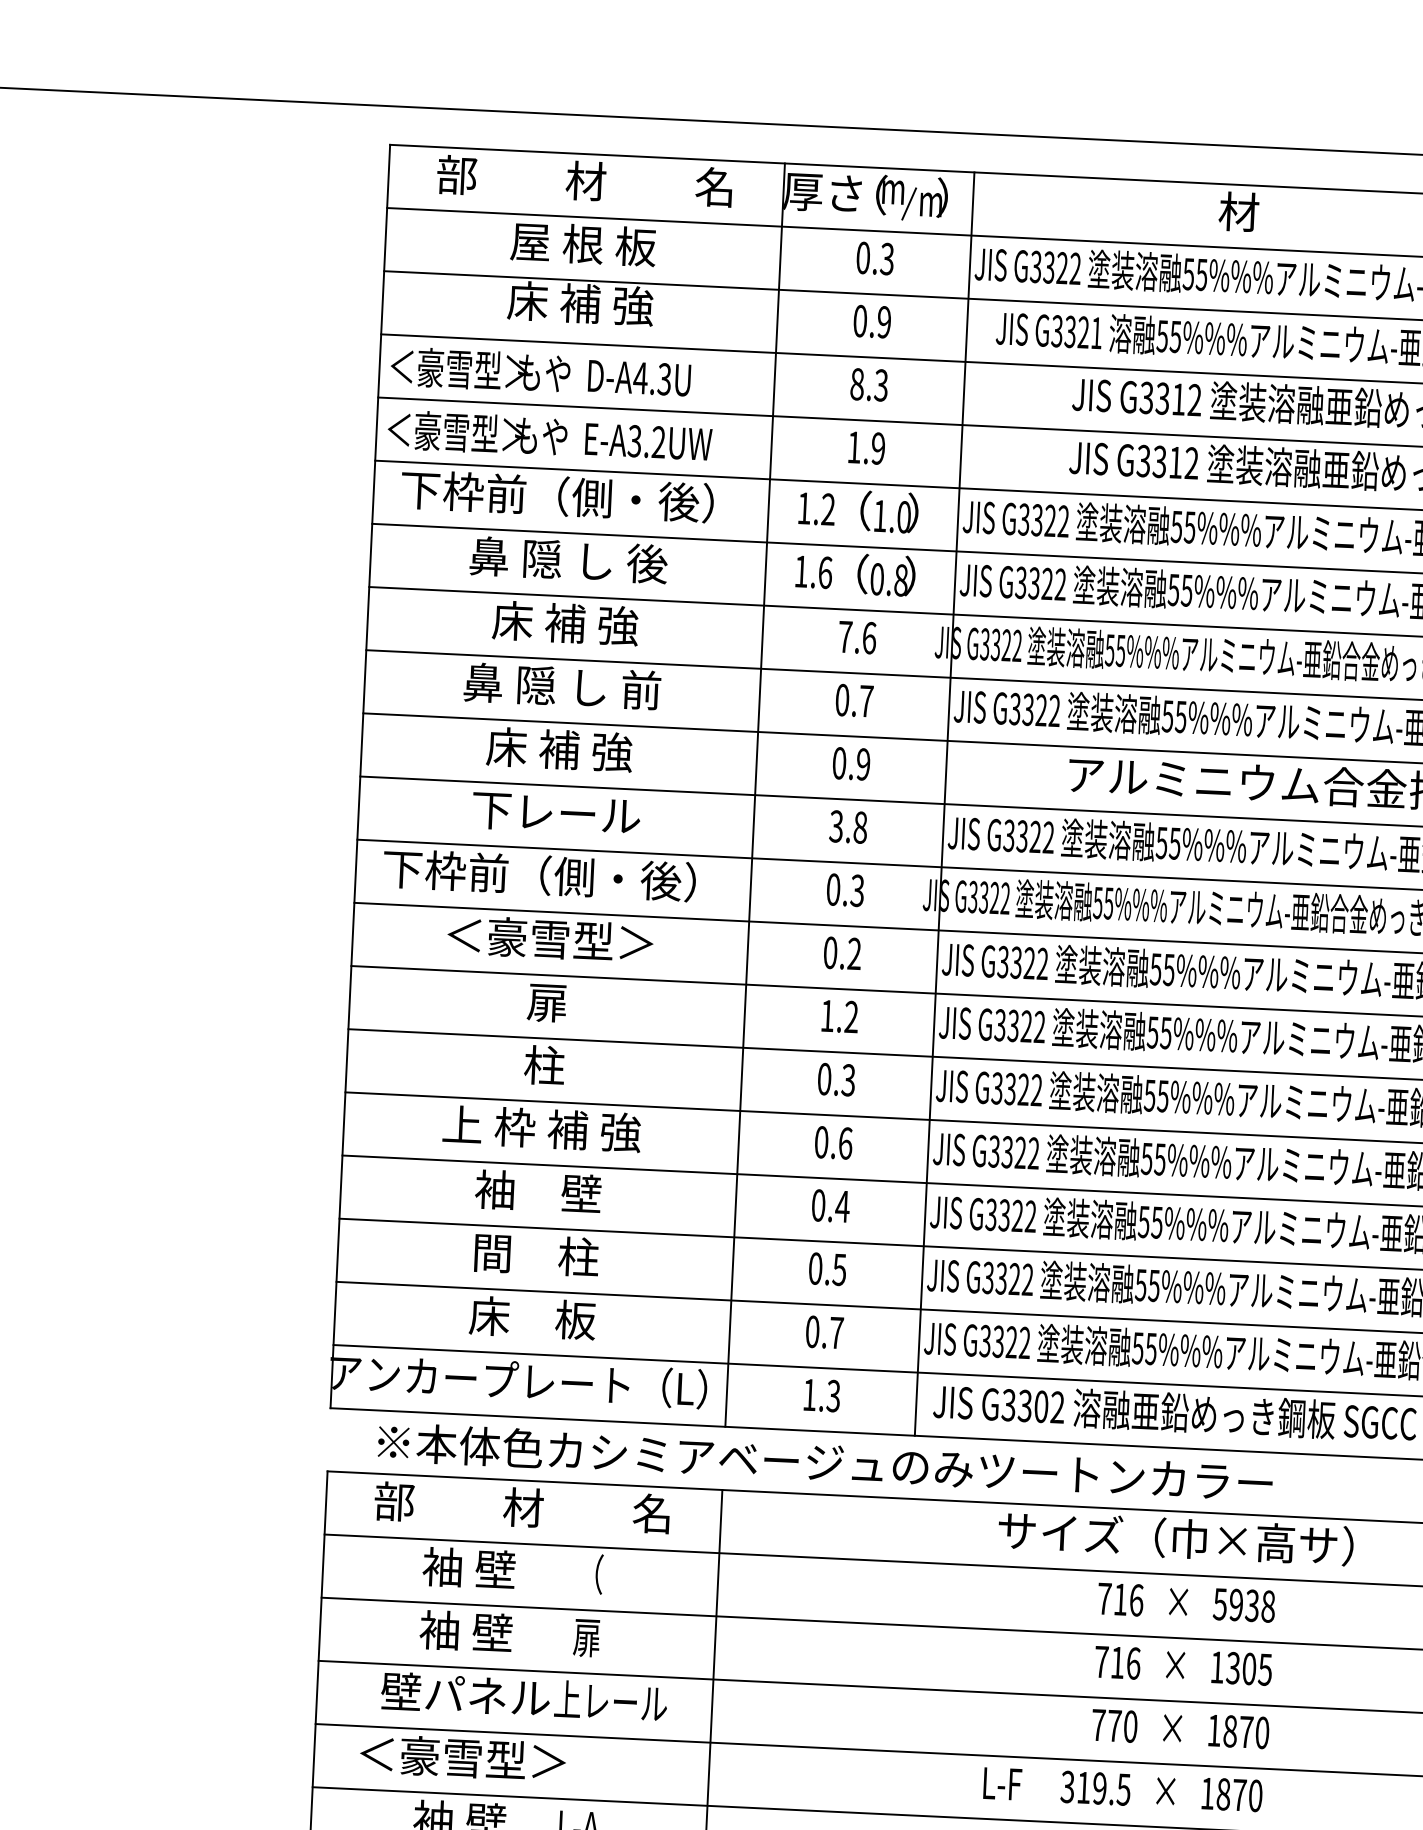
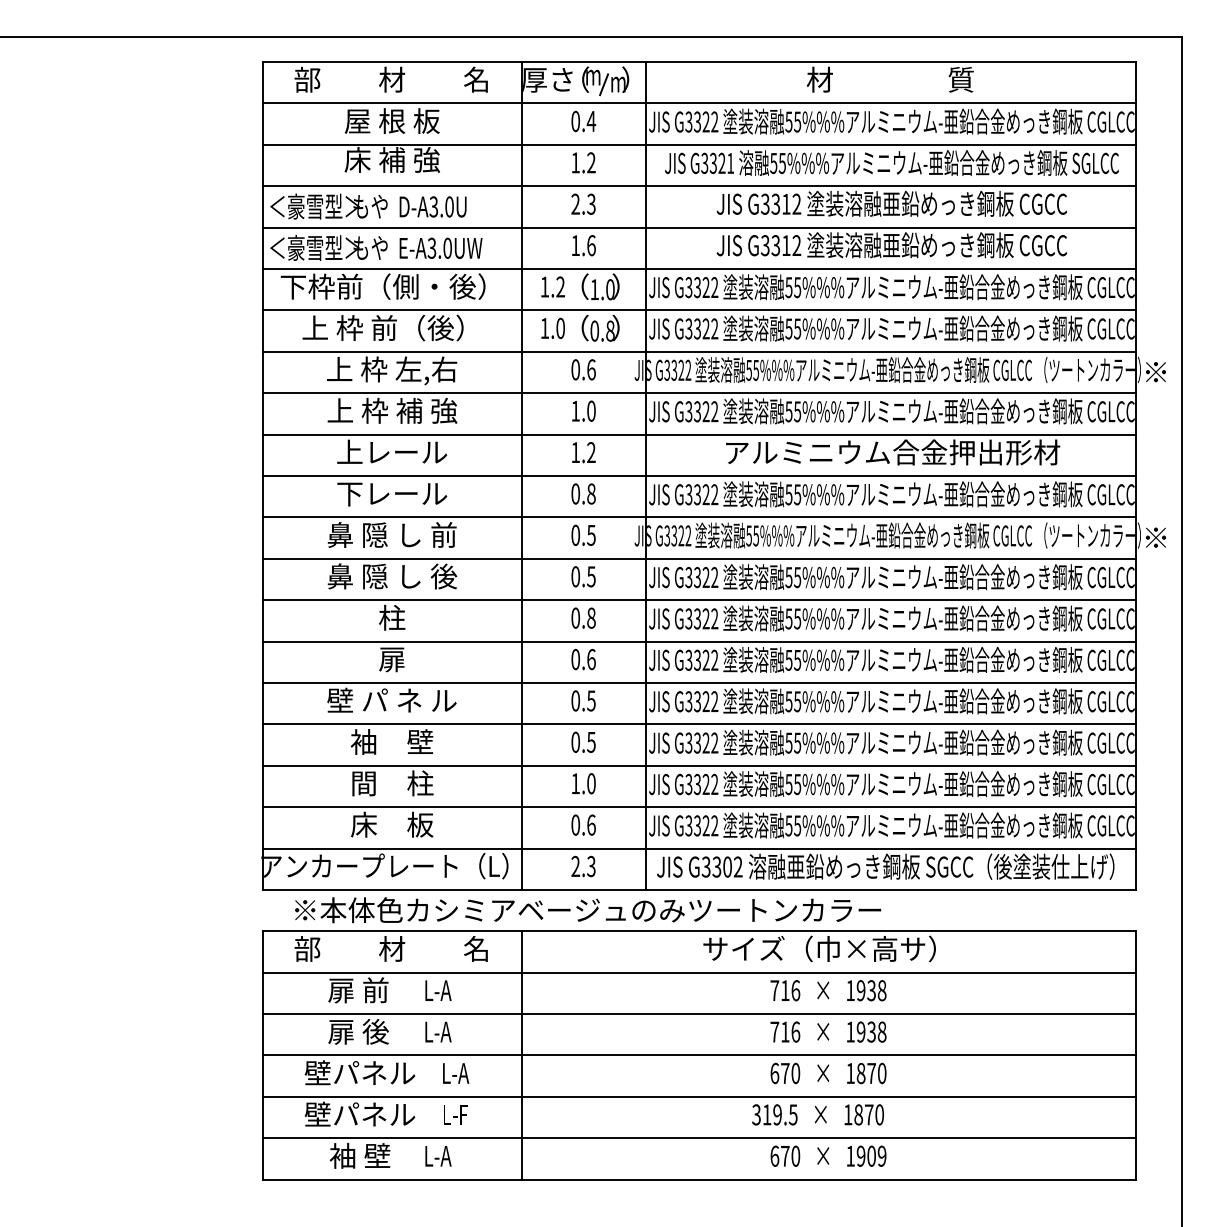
text: (887, 259) -> (591, 121), 0.3 -> 0.4
text: (872, 321) -> (583, 162), 0.9 -> 1.2
text: (652, 378) -> (441, 206), D-A4.3U -> D-A3.0U
text: (857, 383) -> (575, 203), 8.3 -> 2.3
text: (658, 441) -> (447, 247), E-A3.2UW -> E-A3.0UW
text: (878, 448) -> (591, 245), 1.9 -> 1.6
text: (553, 558) -> (382, 327), 鼻 隠 し 後 -> 上 枠 前（後）
text: (825, 571) -> (560, 327), 1.6 -> 1.0
text: (565, 624) -> (392, 370), 床 補 強 -> 上 枠 左,右
text: (845, 636) -> (575, 369), 7.6 -> 0.6
text: (562, 685) -> (392, 410), 鼻 隠 し 前 -> 上 枠 補 強
text: (854, 699) -> (583, 410), 0.7 -> 1.0
text: (559, 749) -> (392, 452), 床 補 強 -> 上レール
text: (851, 763) -> (583, 452), 0.9 -> 1.2
text: (836, 825) -> (575, 493), 3.8 -> 0.8
text: (538, 874) -> (382, 534), 下枠前（側・後） -> 鼻 隠 し 前
text: (857, 889) -> (591, 534), 0.3 -> 0.5
text: (549, 939) -> (391, 576), ＜豪雪型＞ -> 鼻 隠 し 後
text: (854, 953) -> (591, 576), 0.2 -> 0.5
text: (547, 1001) -> (392, 617), 扉 -> 柱
text: (839, 1015) -> (583, 617), 1.2 -> 0.8
text: (544, 1065) -> (392, 659), 柱 -> 扉
text: (848, 1080) -> (591, 659), 0.3 -> 0.6
text: (542, 1128) -> (392, 700), 上 枠 補 強 -> 壁 パ ネ ル
text: (845, 1142) -> (591, 700), 0.6 -> 0.5
text: (842, 1206) -> (591, 742), 0.4 -> 0.5
text: (827, 1268) -> (583, 783), 0.5 -> 1.0
text: (836, 1332) -> (591, 824), 0.7 -> 0.6
text: (809, 1393) -> (575, 865), 1.3 -> 2.3
text: (469, 1568) -> (358, 990), 袖 壁 -> 扉 前
text: (591, 1574) -> (438, 990), （ -> L-A
text: (1220, 1603) -> (850, 990), 5938 -> 1938
text: (466, 1631) -> (358, 1031), 袖 壁 -> 扉 後
text: (588, 1638) -> (438, 1032), 扉 -> L-A
text: (1249, 1668) -> (871, 1031), 1305 -> 1938
text: (609, 1700) -> (454, 1072), 上レール -> L-A
text: (1098, 1725) -> (774, 1073), 770 -> 670
text: (463, 1757) -> (360, 1114), ＜豪雪型＞ -> 壁パネル
text: (1002, 1783) -> (455, 1114), moved

